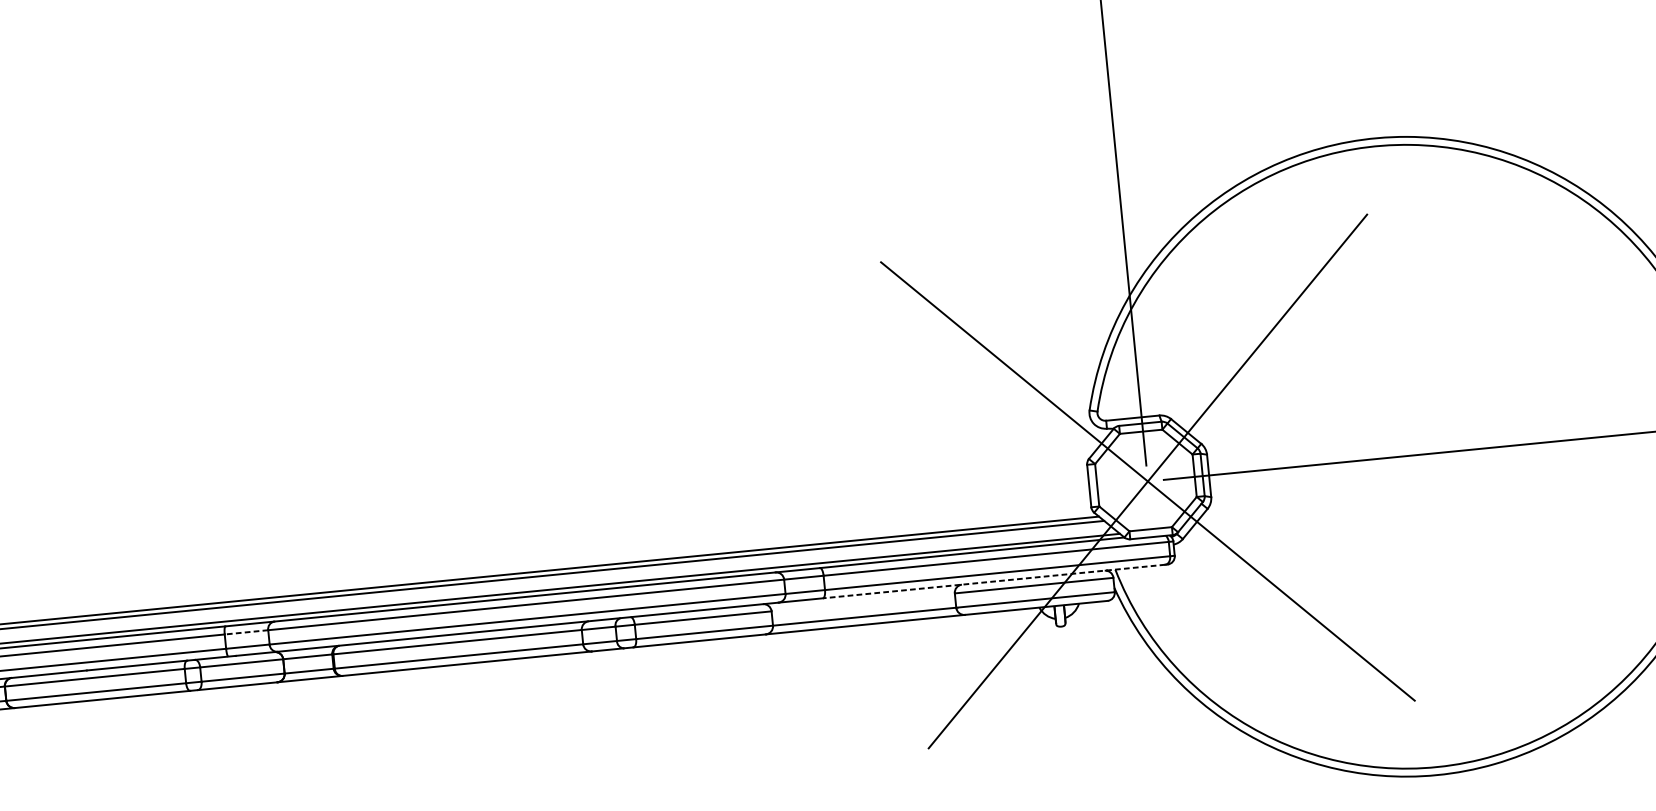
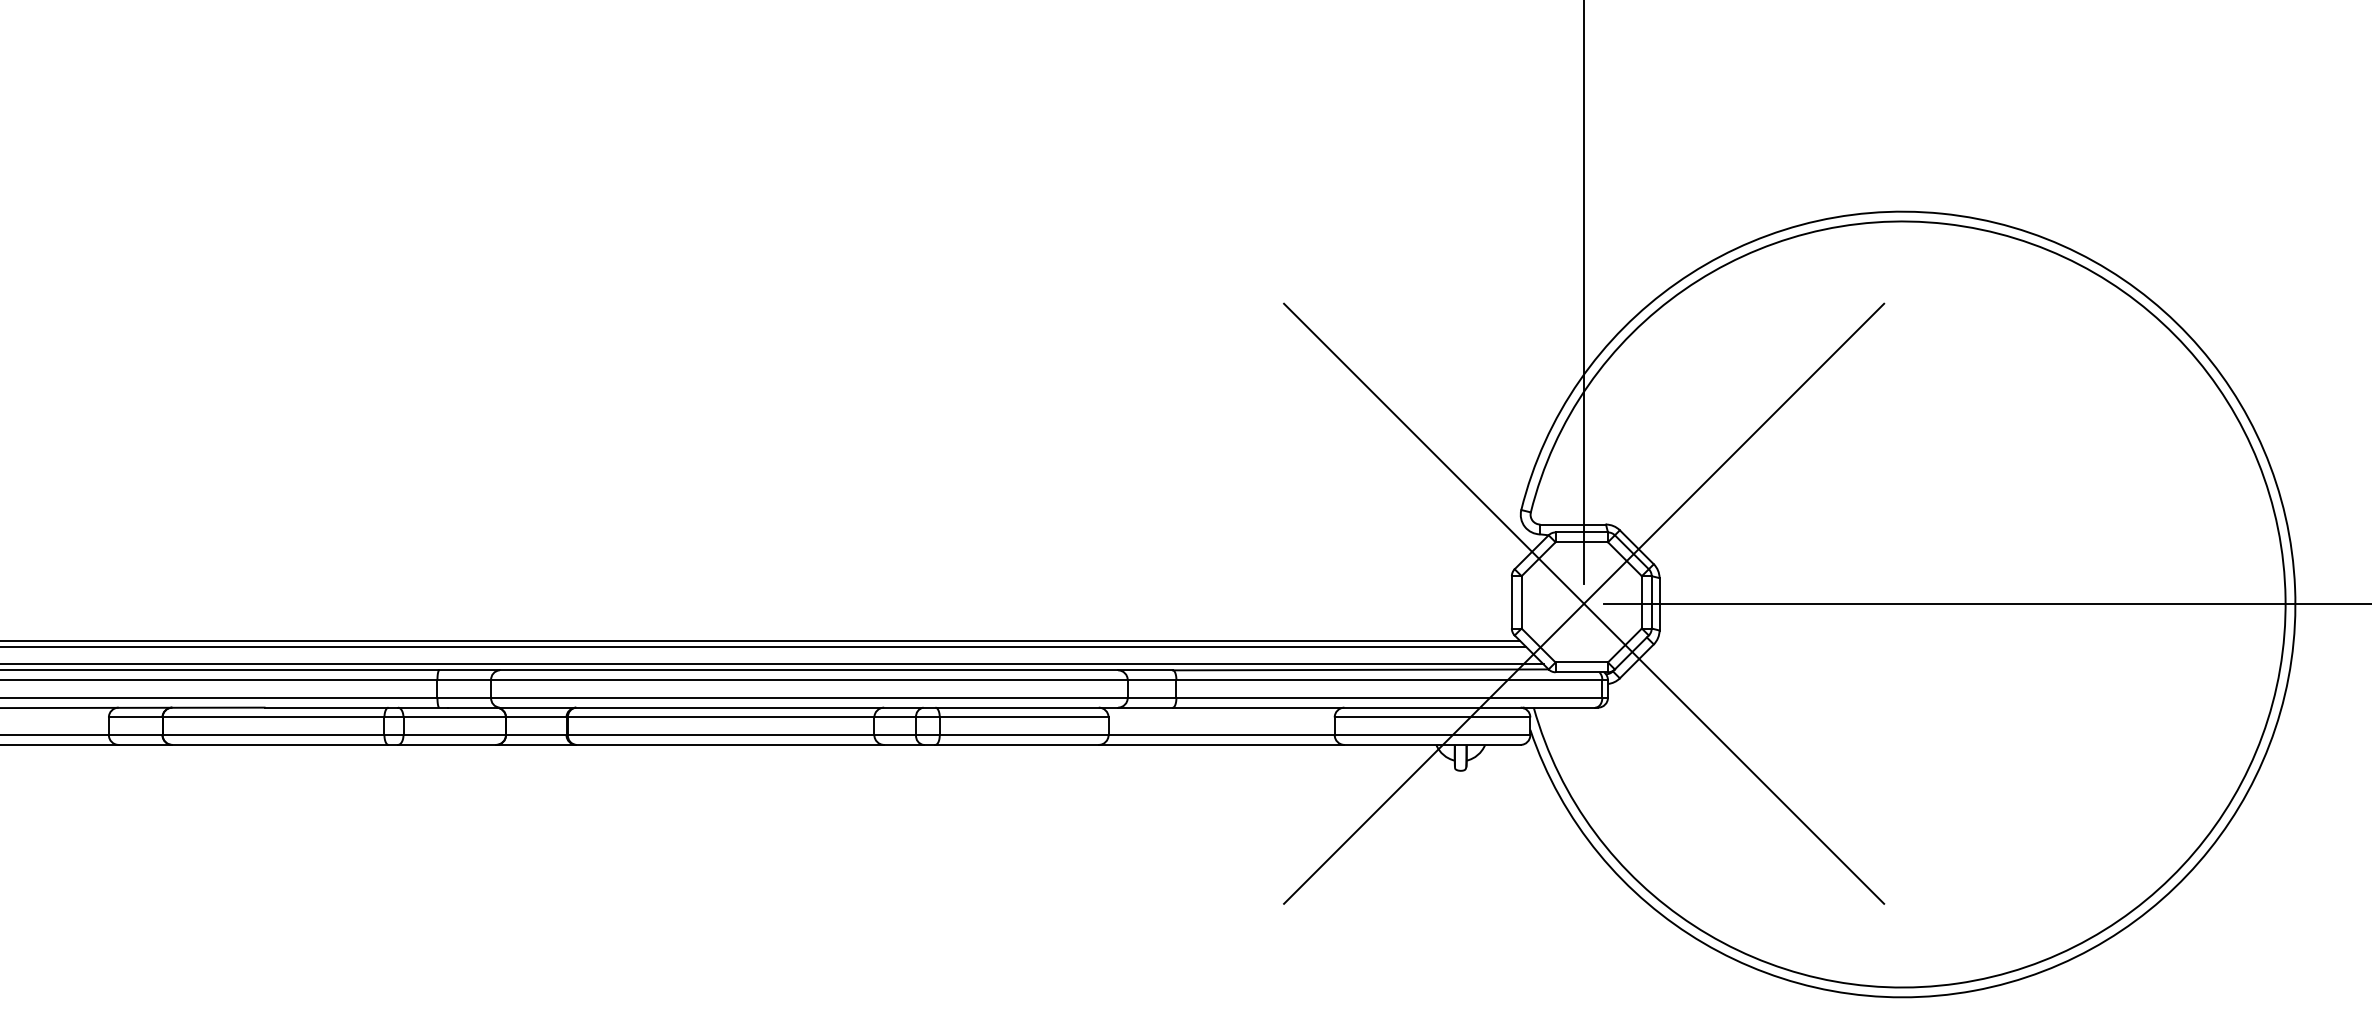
line: (993, 581) -> (1383, 707), dashed -> solid
line: (246, 632) -> (464, 680), dashed -> solid

